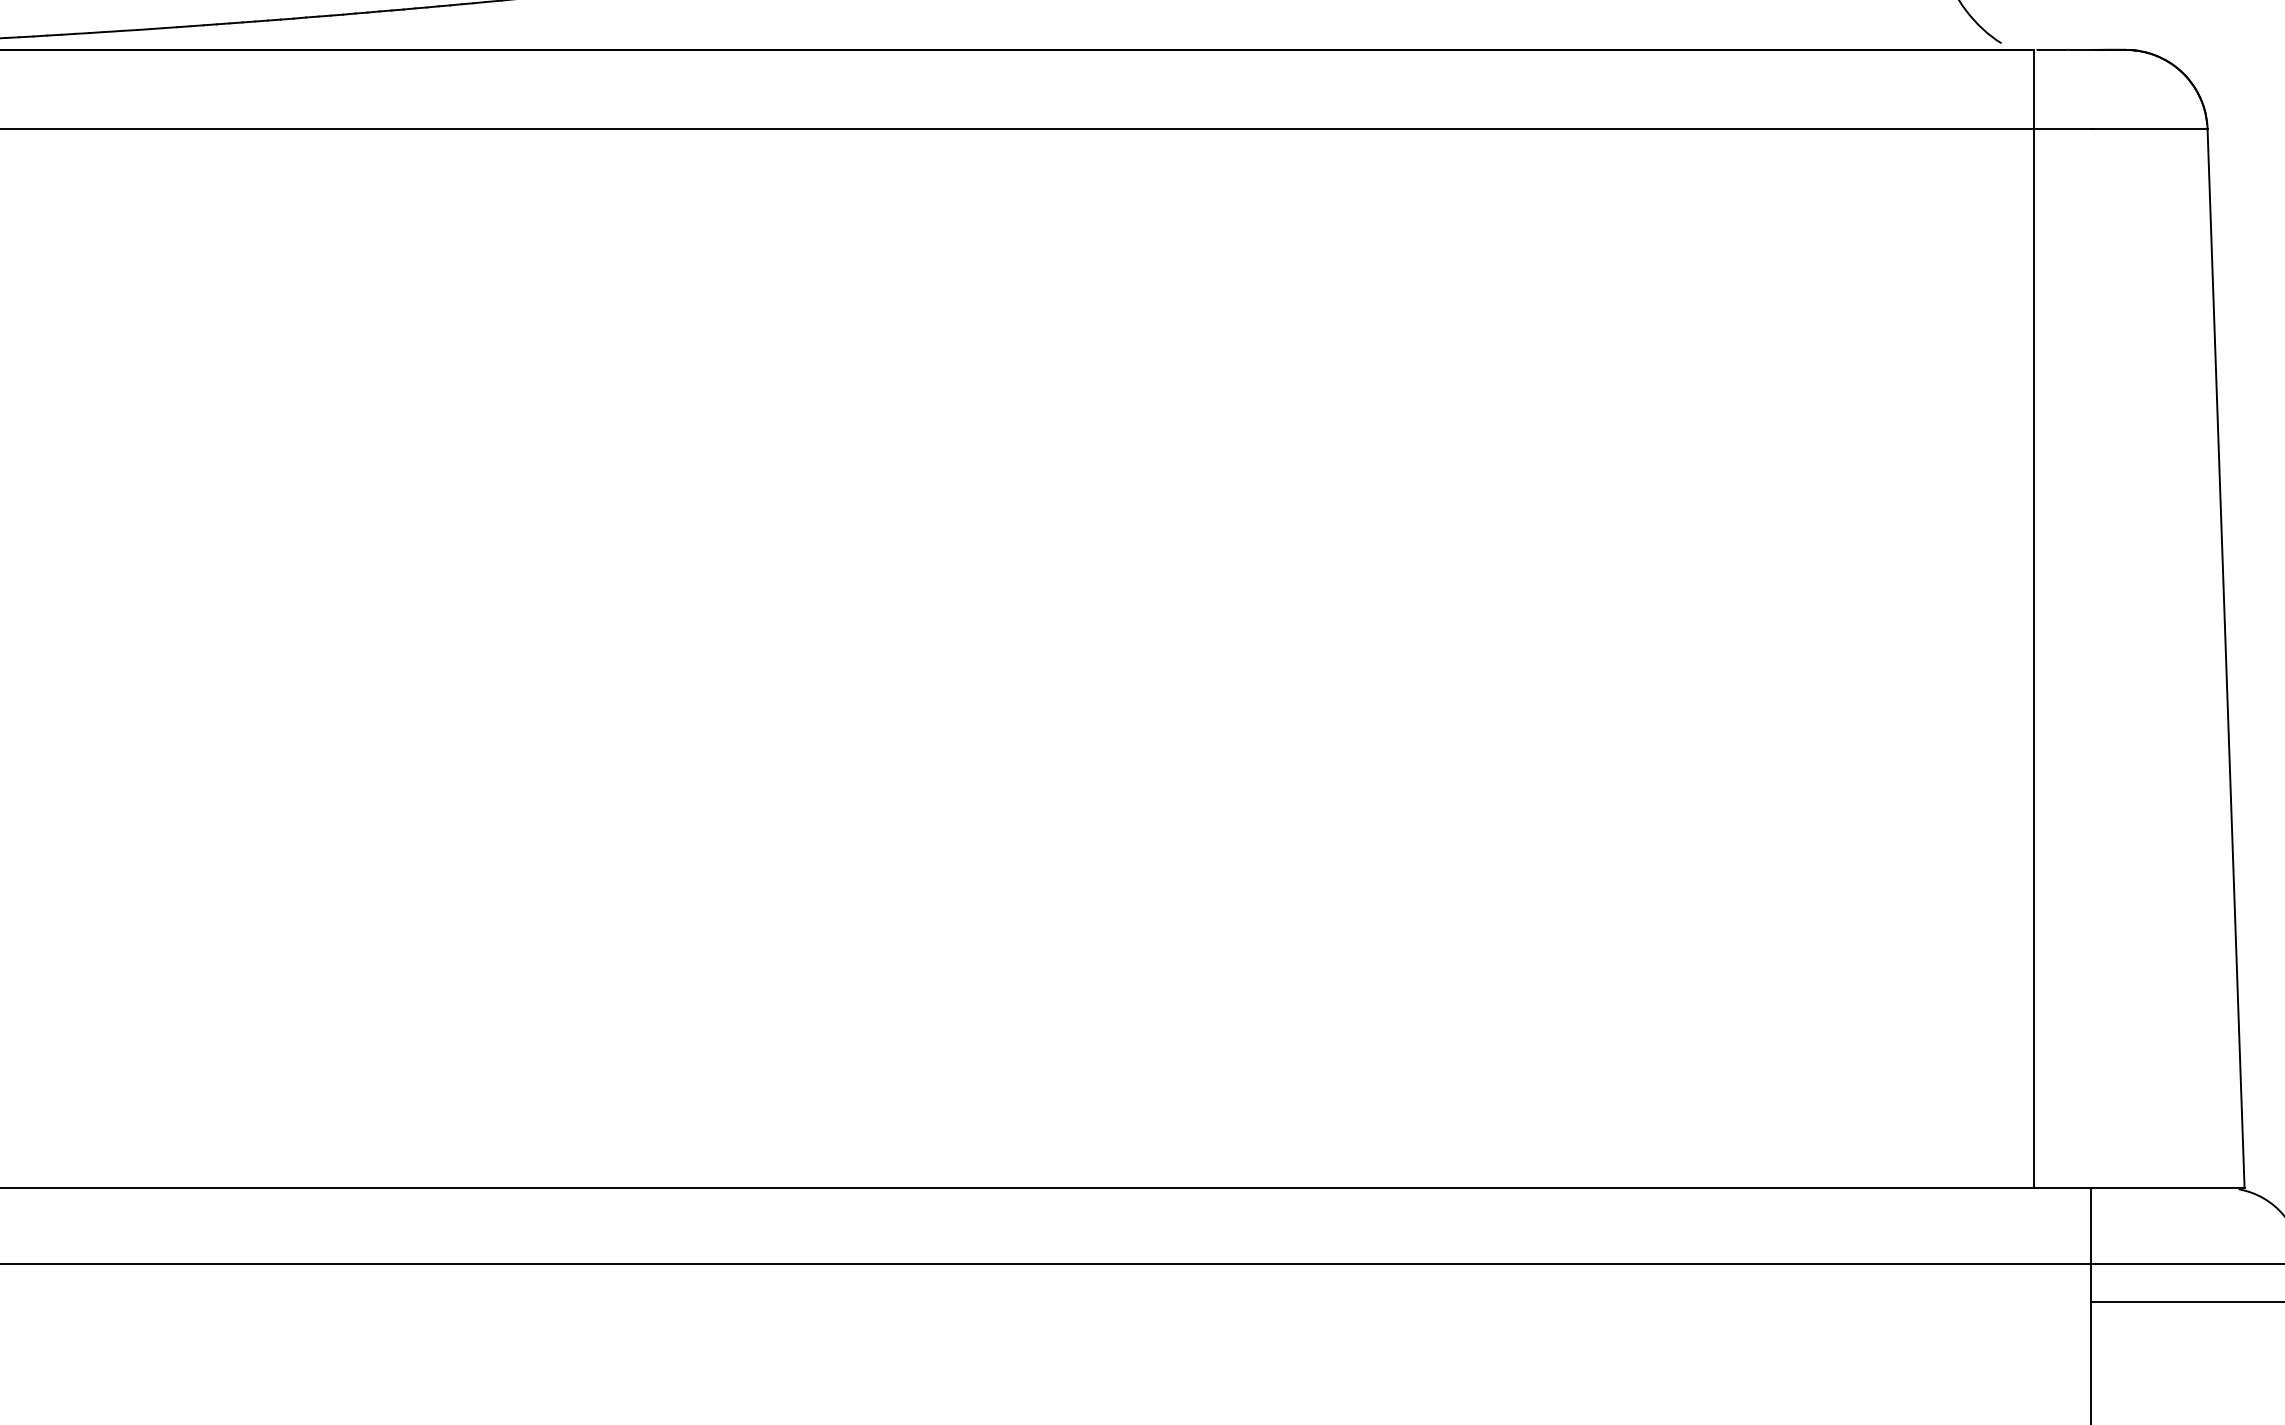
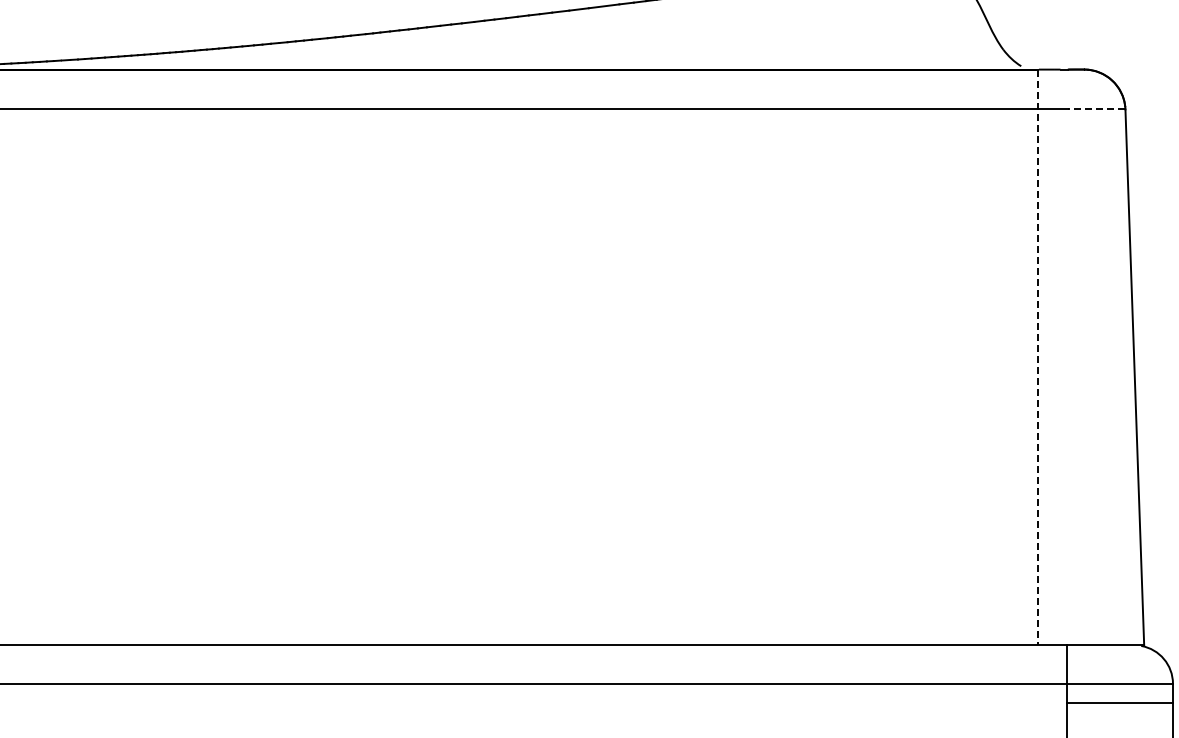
line: (2150, 128) -> (1096, 109), solid -> dashed
line: (2033, 619) -> (1037, 357), solid -> dashed

